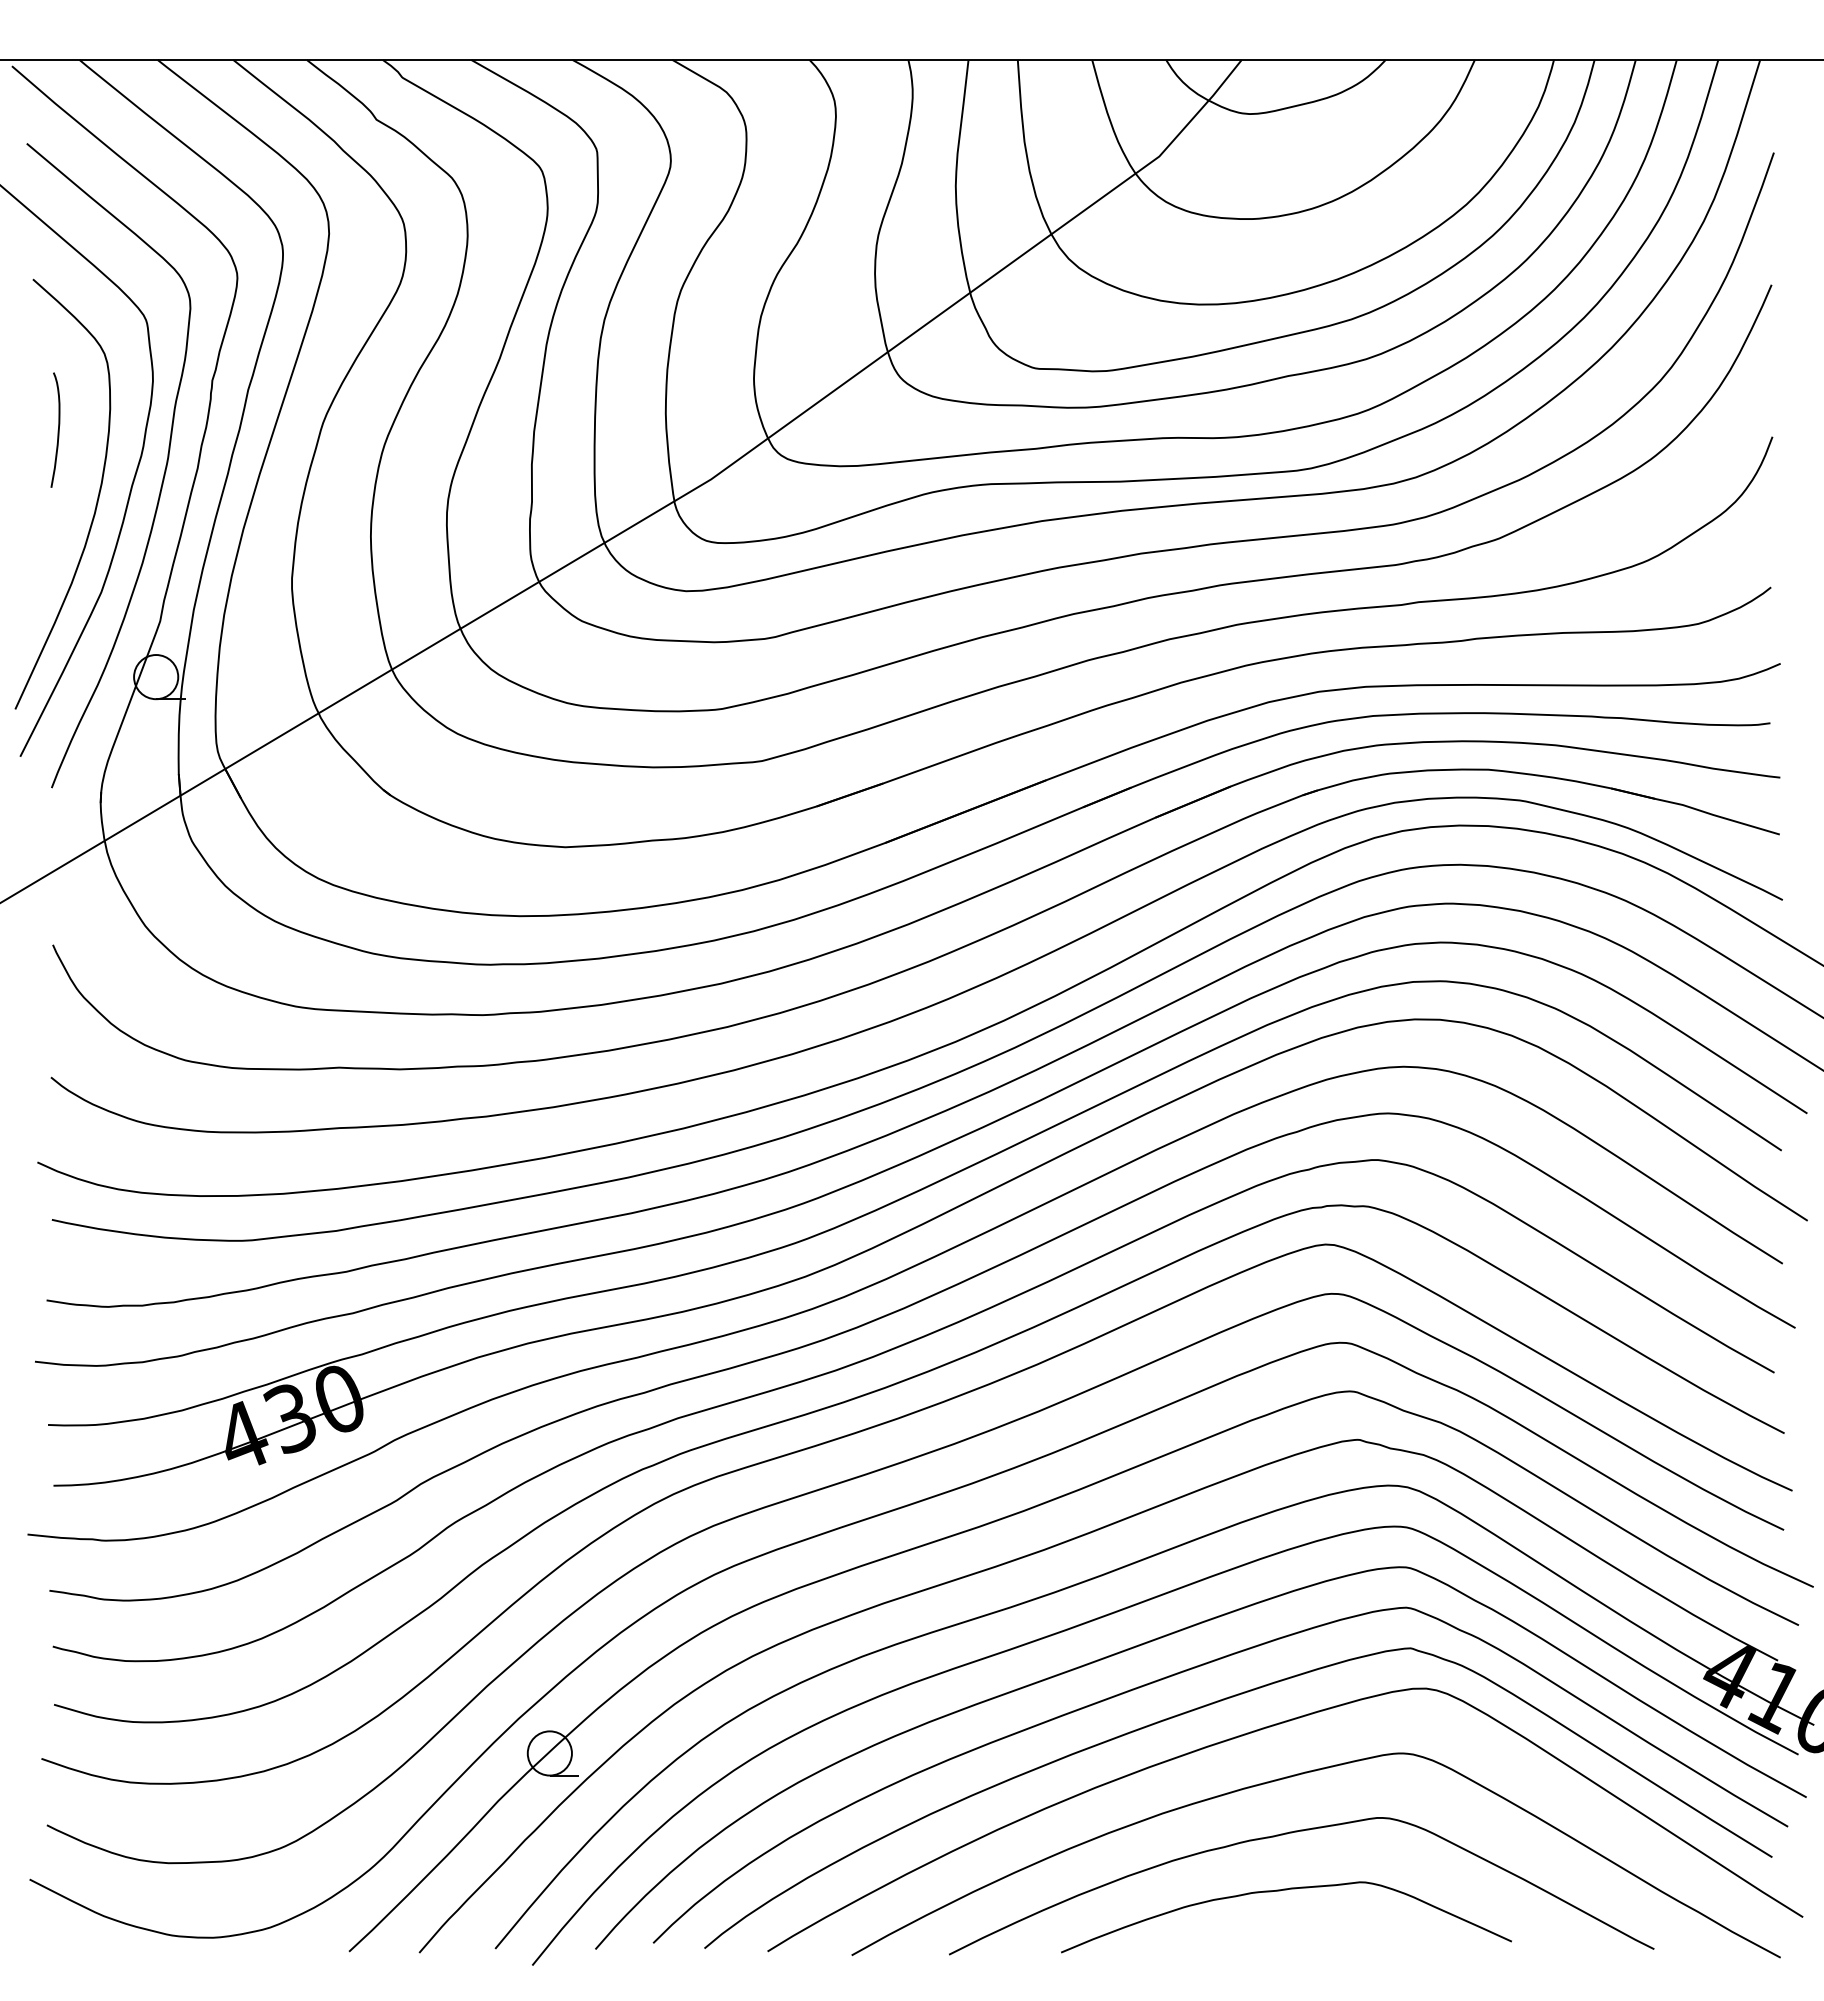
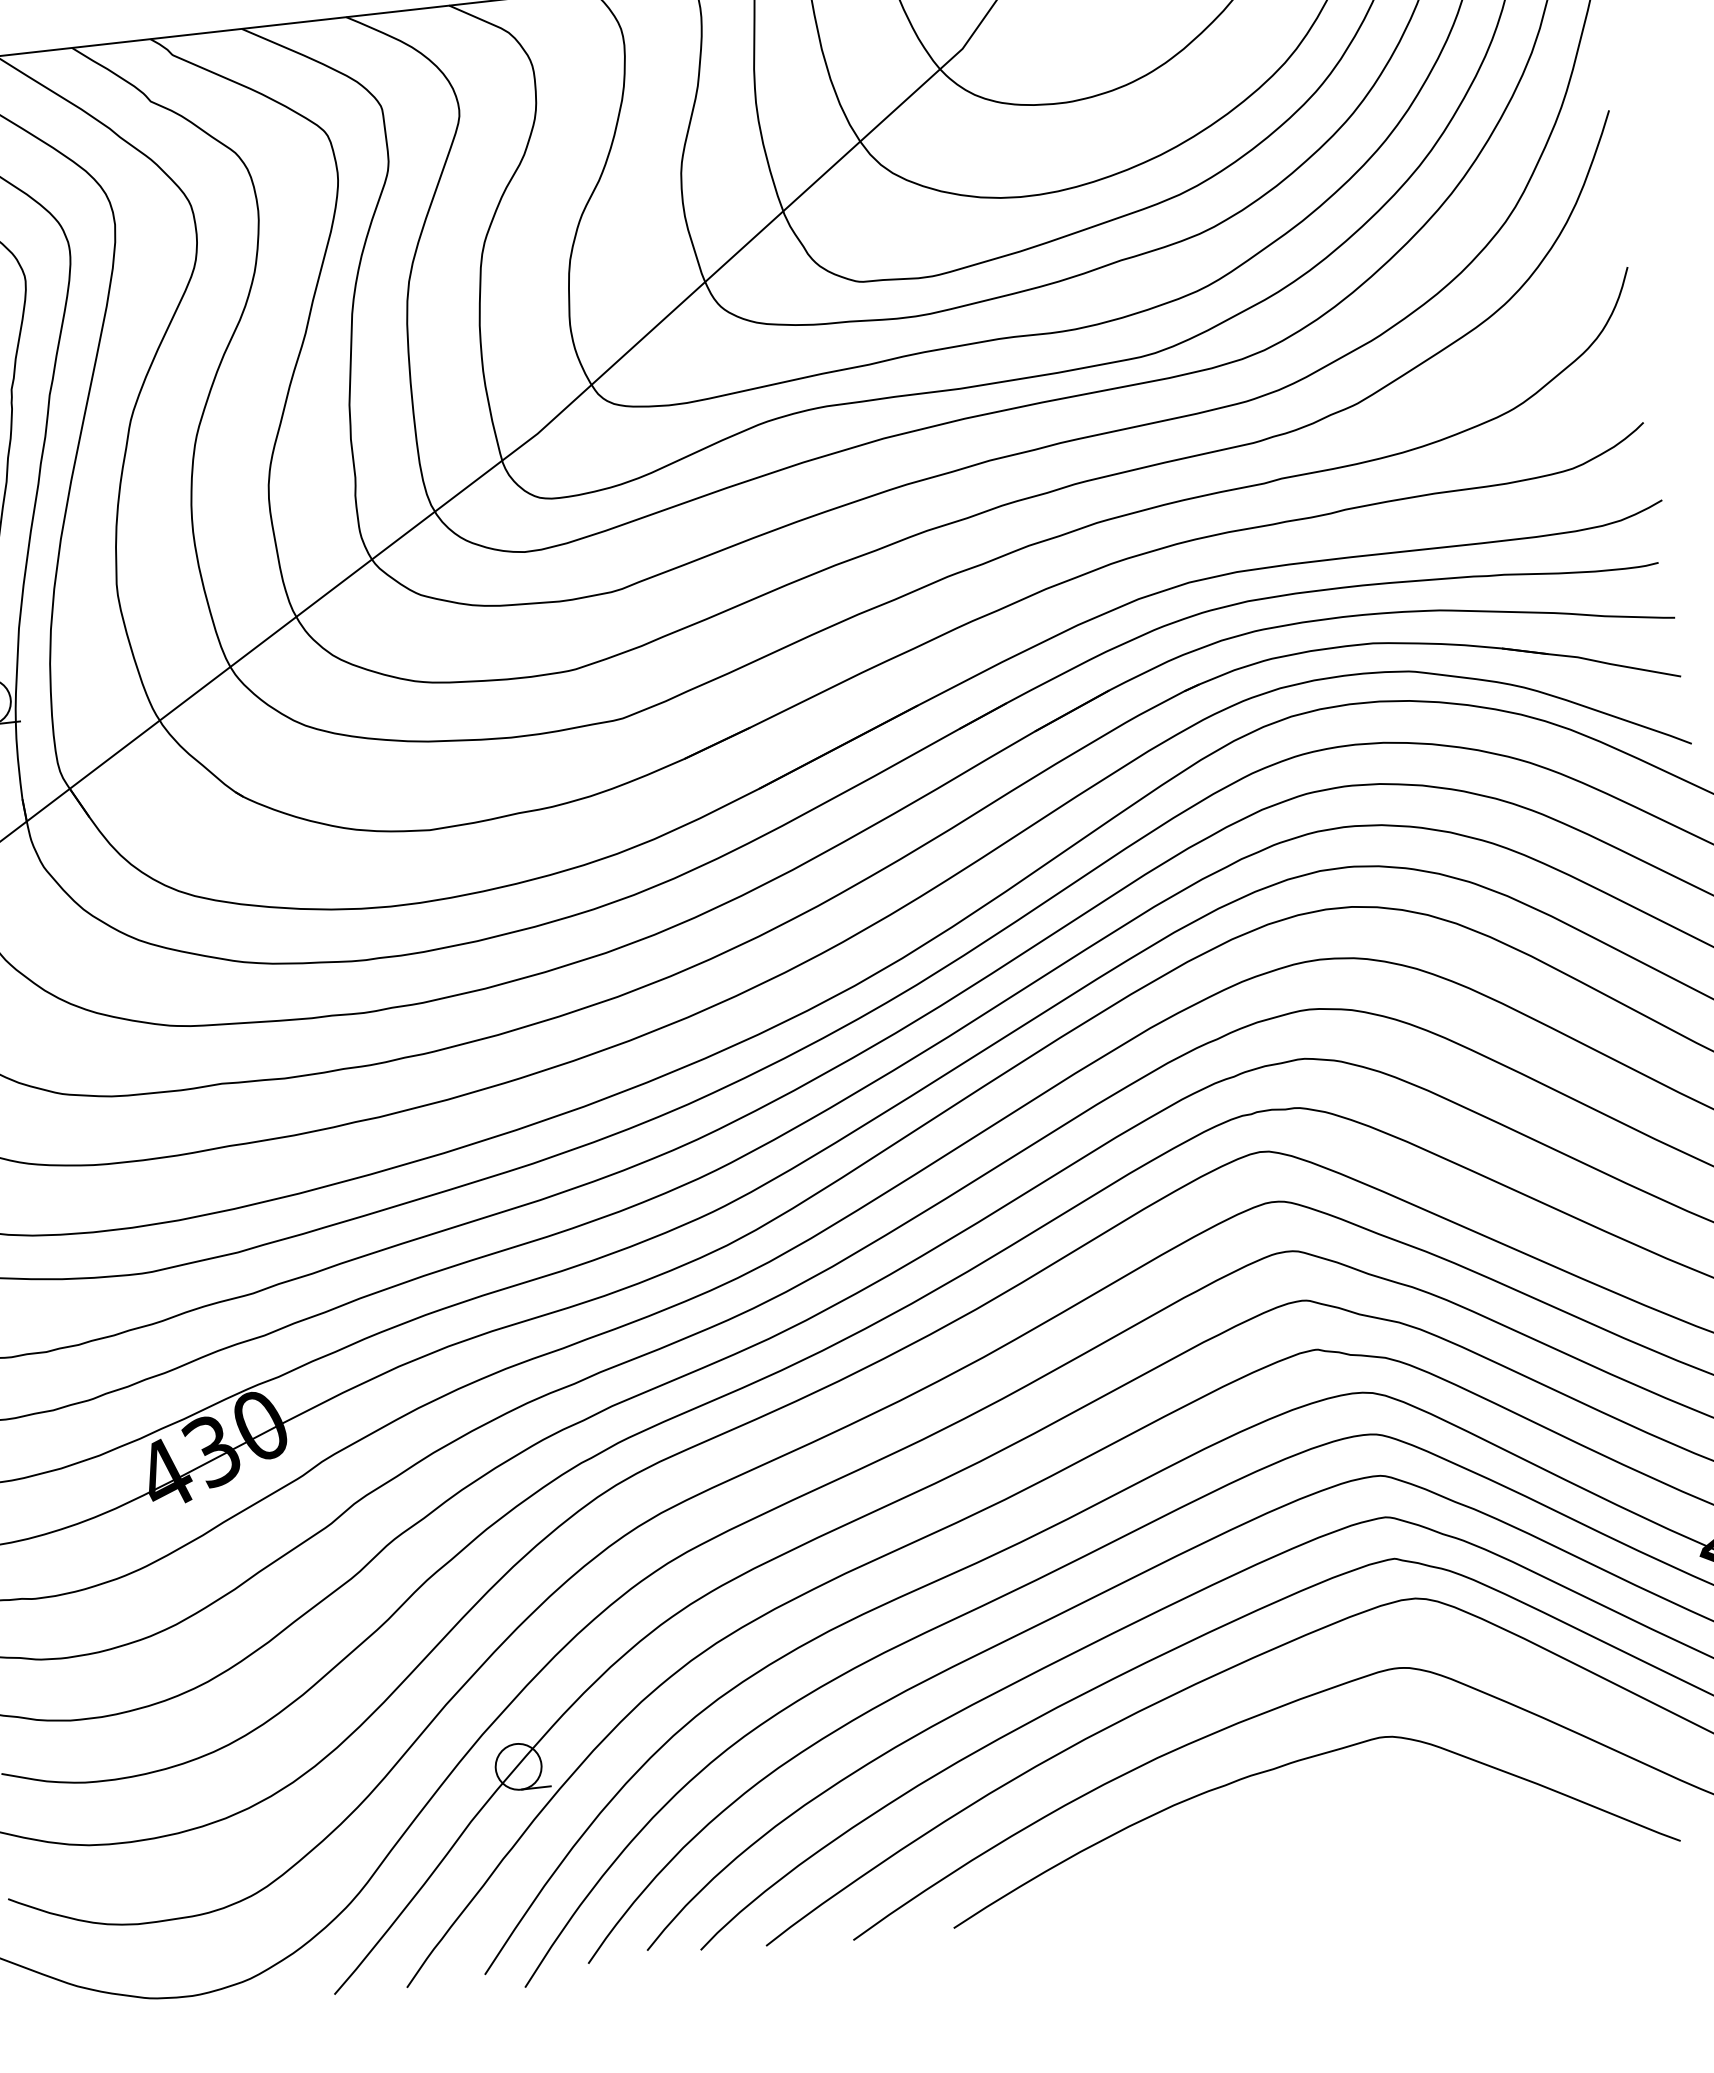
curve: (1280, 1891) -> (1288, 1824), removed

